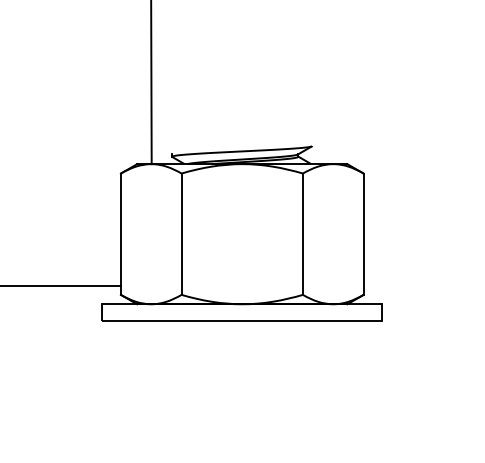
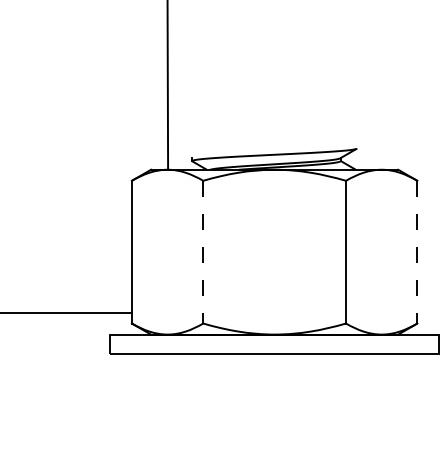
line: (181, 234) -> (203, 252), solid -> dashed
line: (363, 234) -> (417, 252), solid -> dashed

